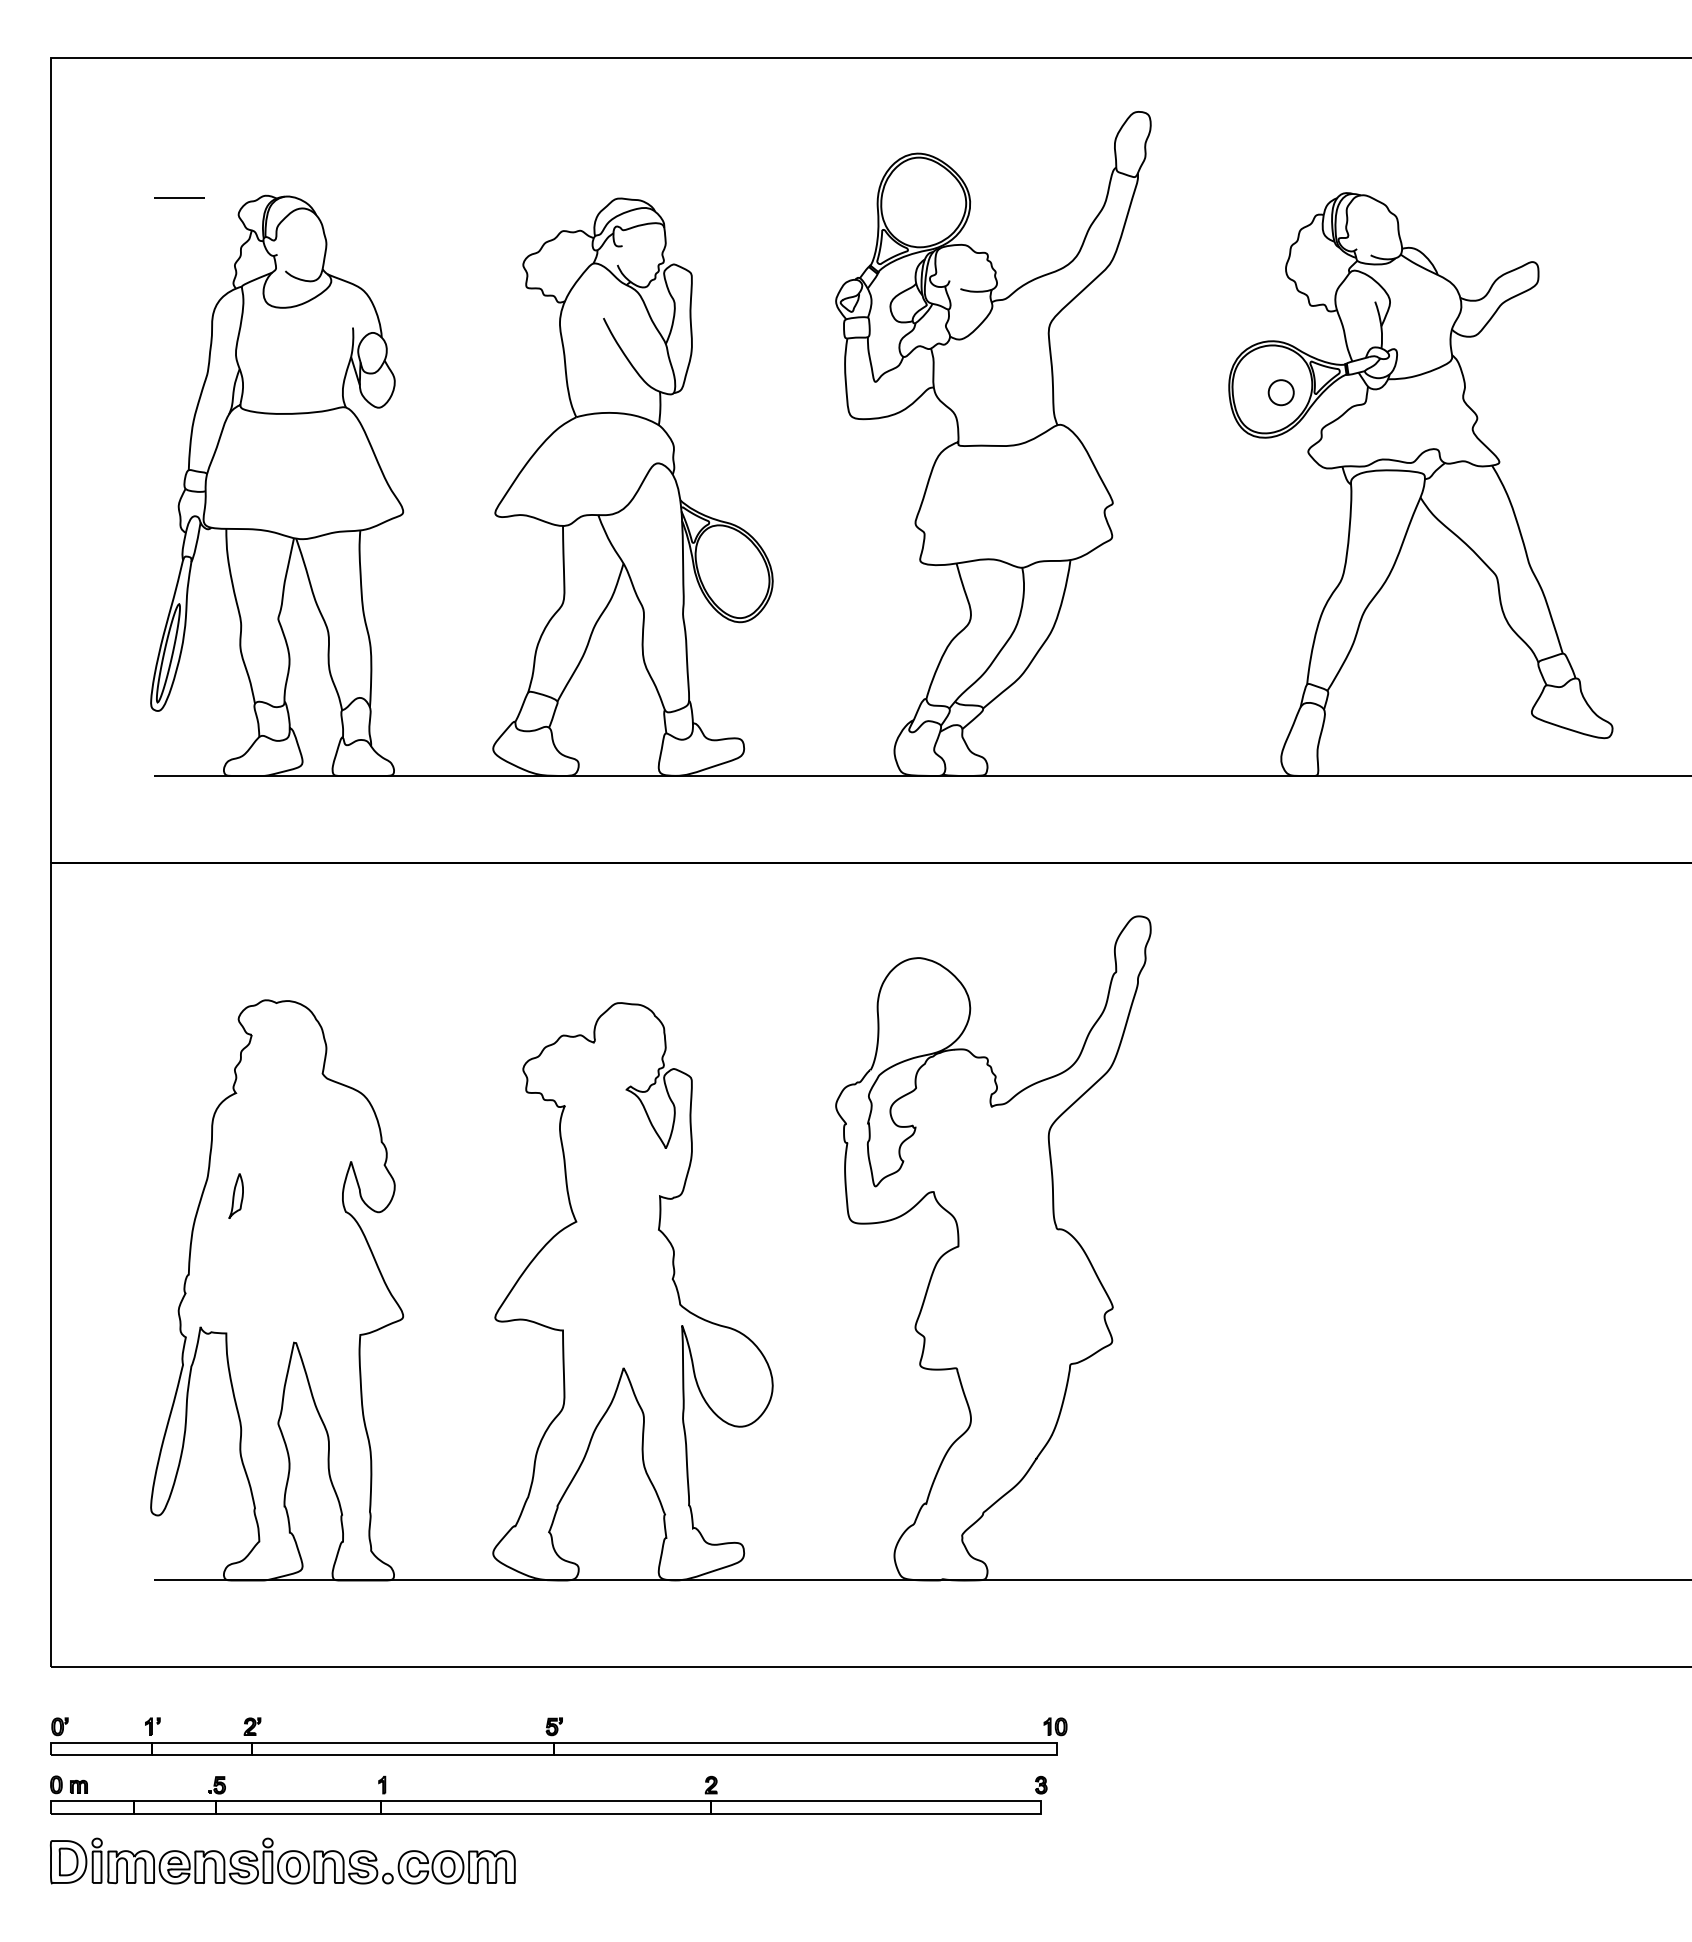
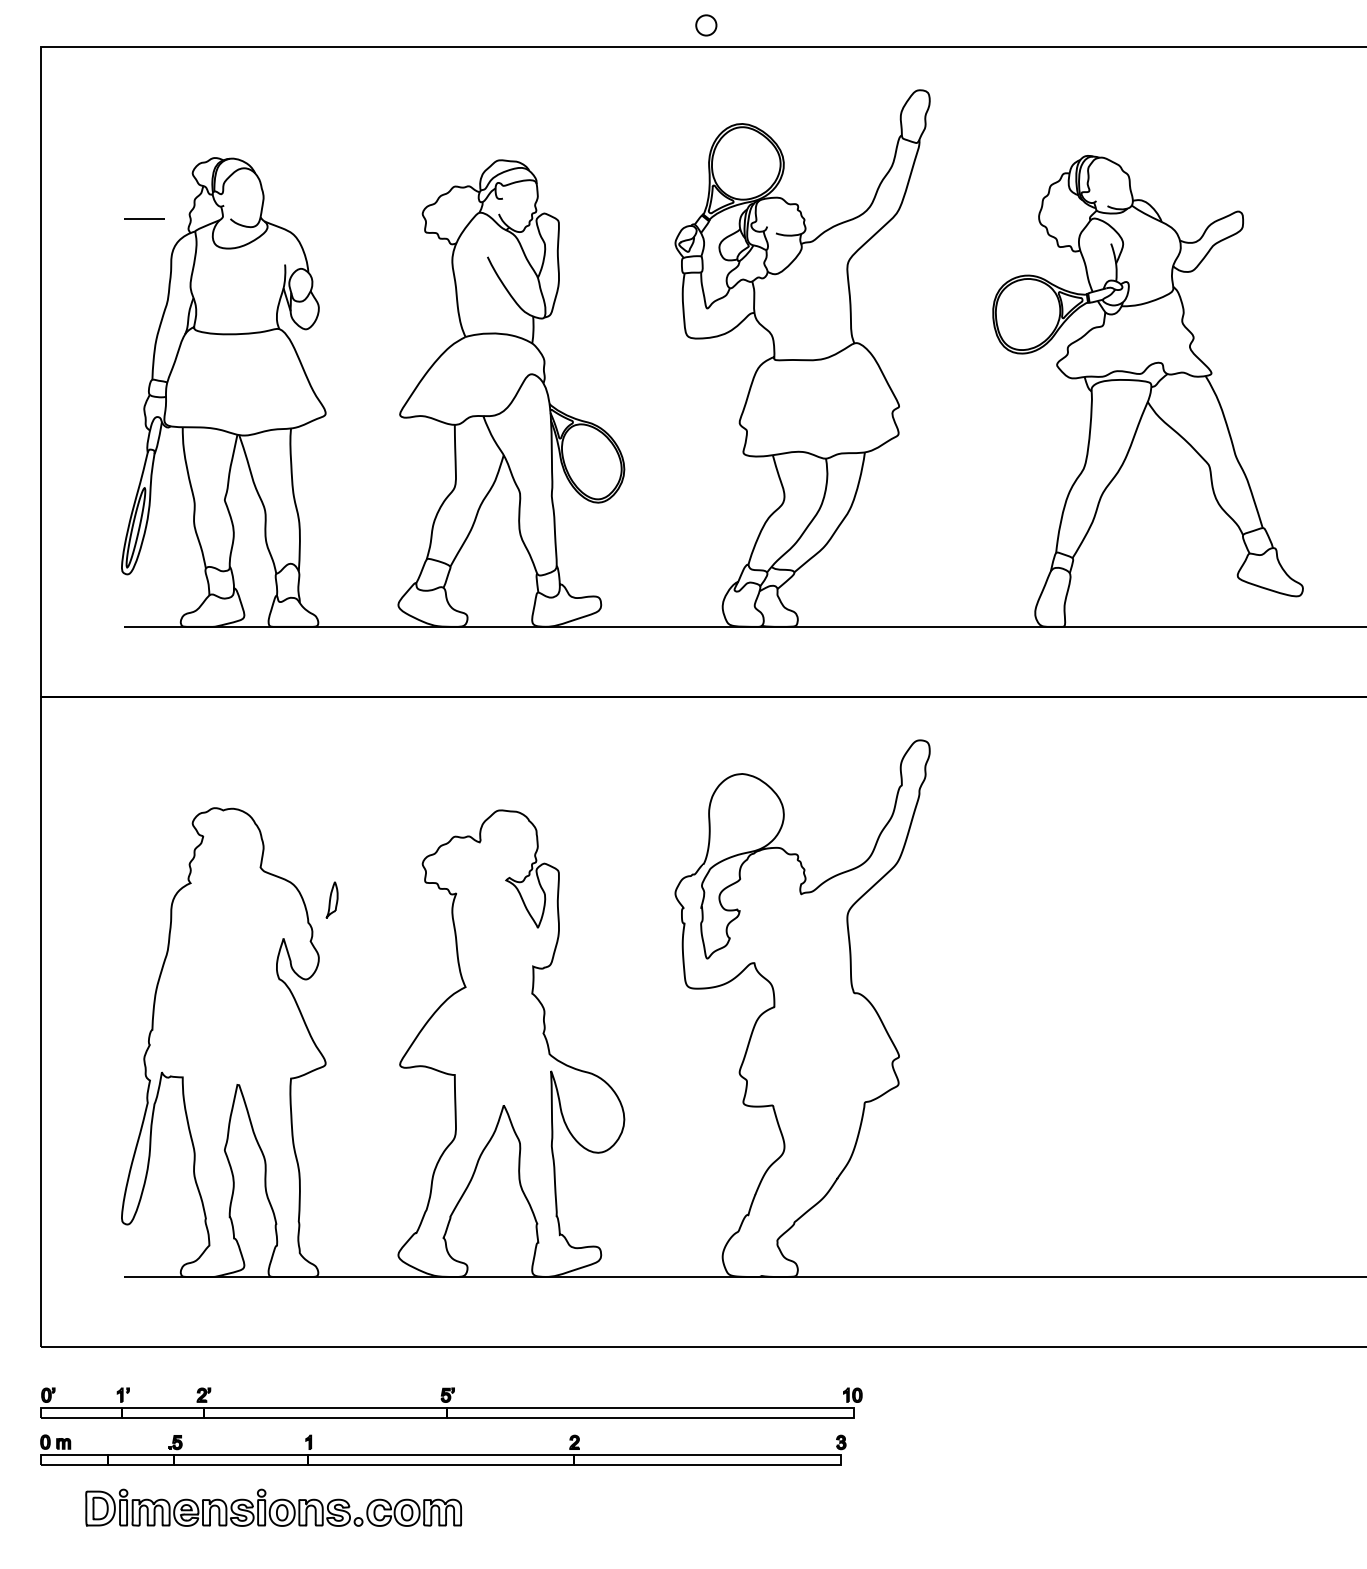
line: (179, 197) -> (144, 219), moved
circle: (1280, 392) -> (705, 25), moved
part: (235, 1195) -> (331, 899), moved
part: (282, 1860) -> (273, 1507), moved

